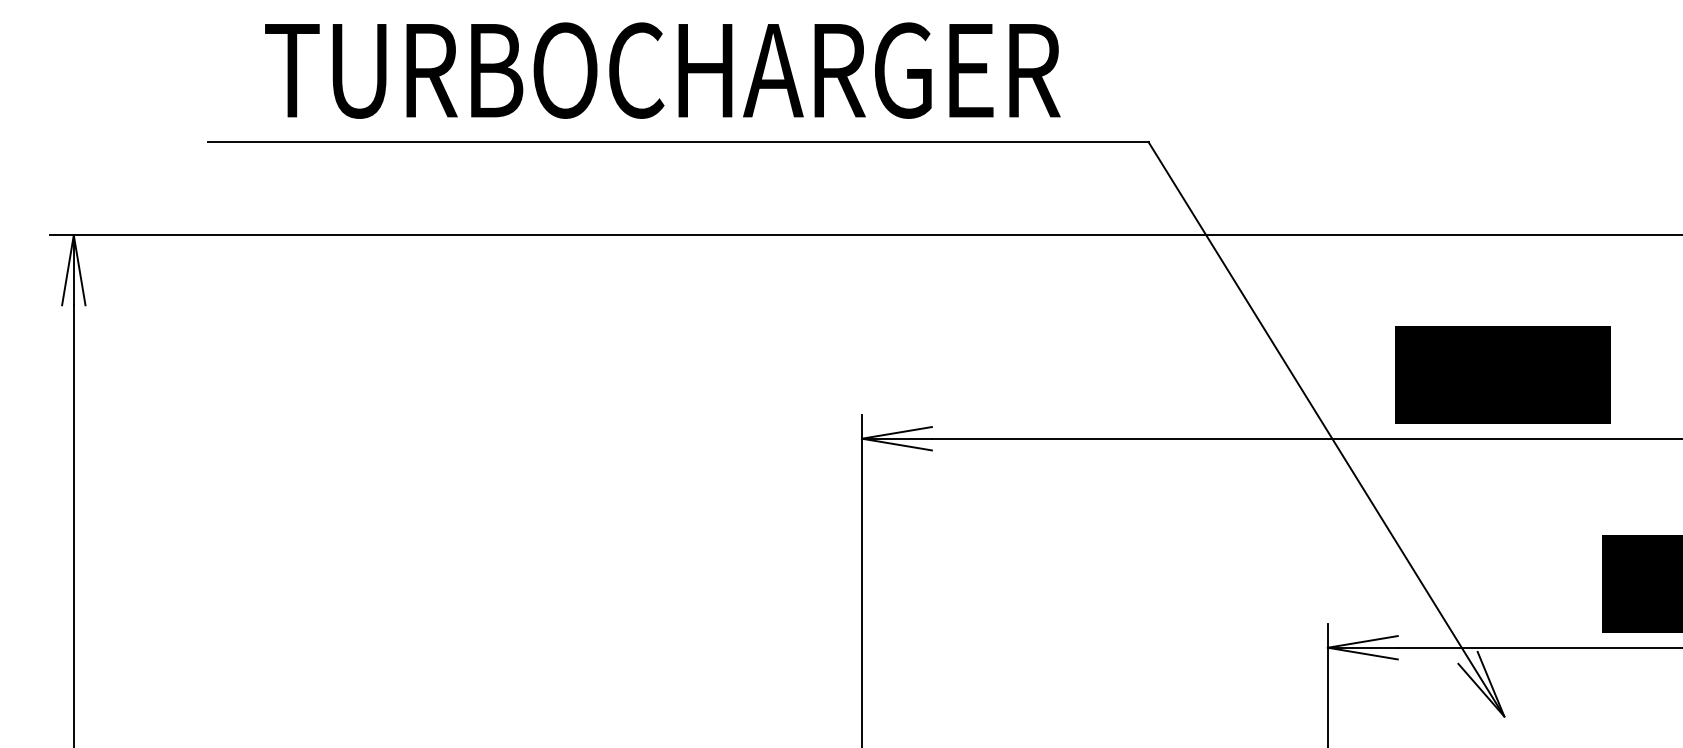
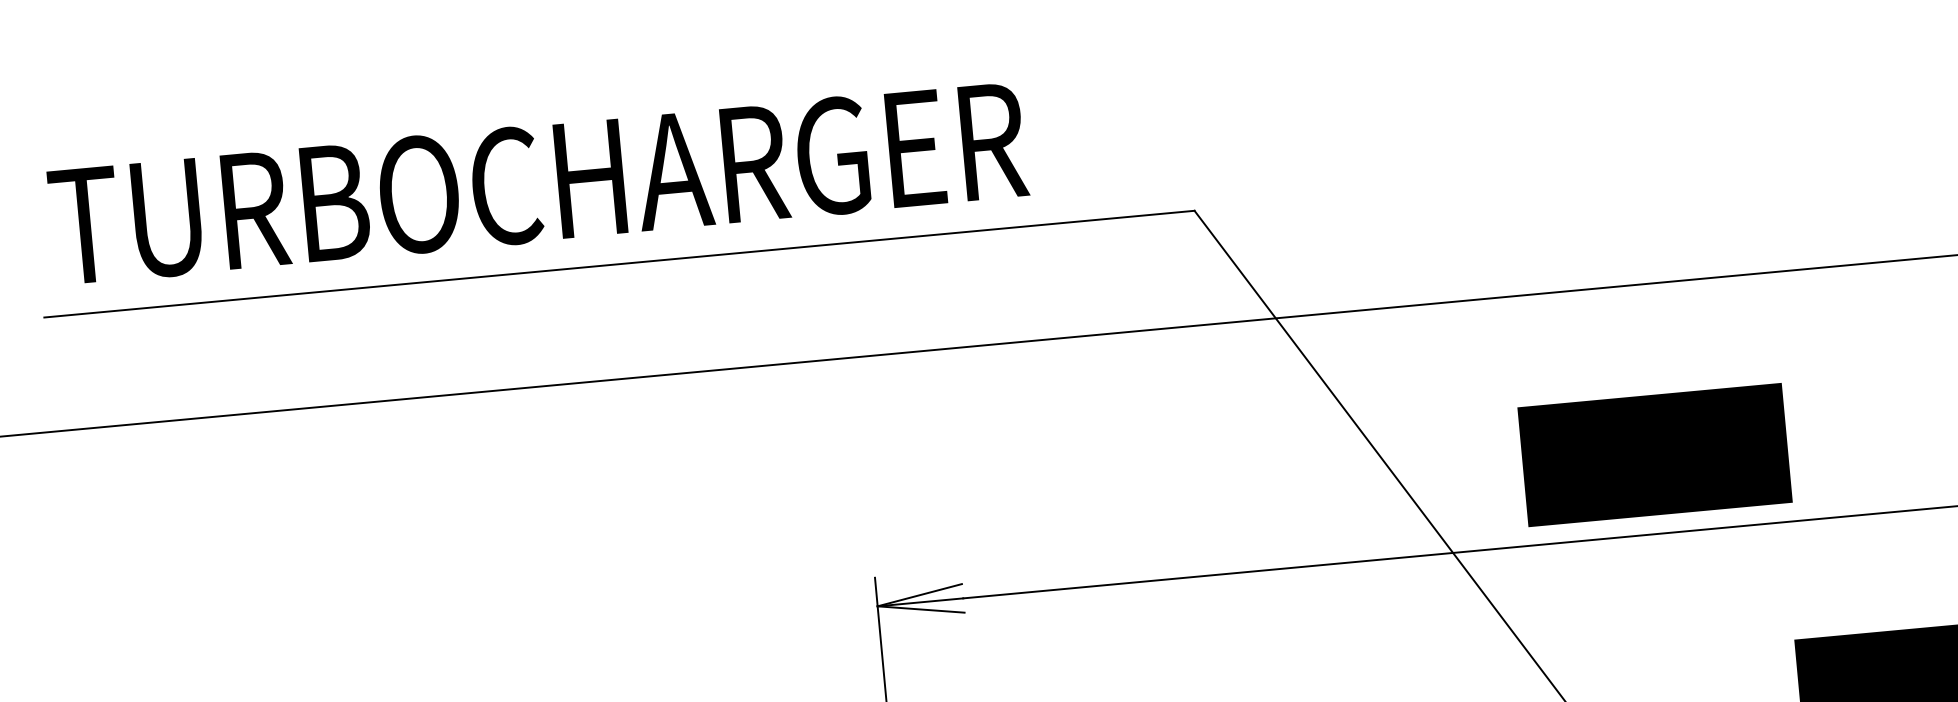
text: (662, 70) -> (537, 183), moved

